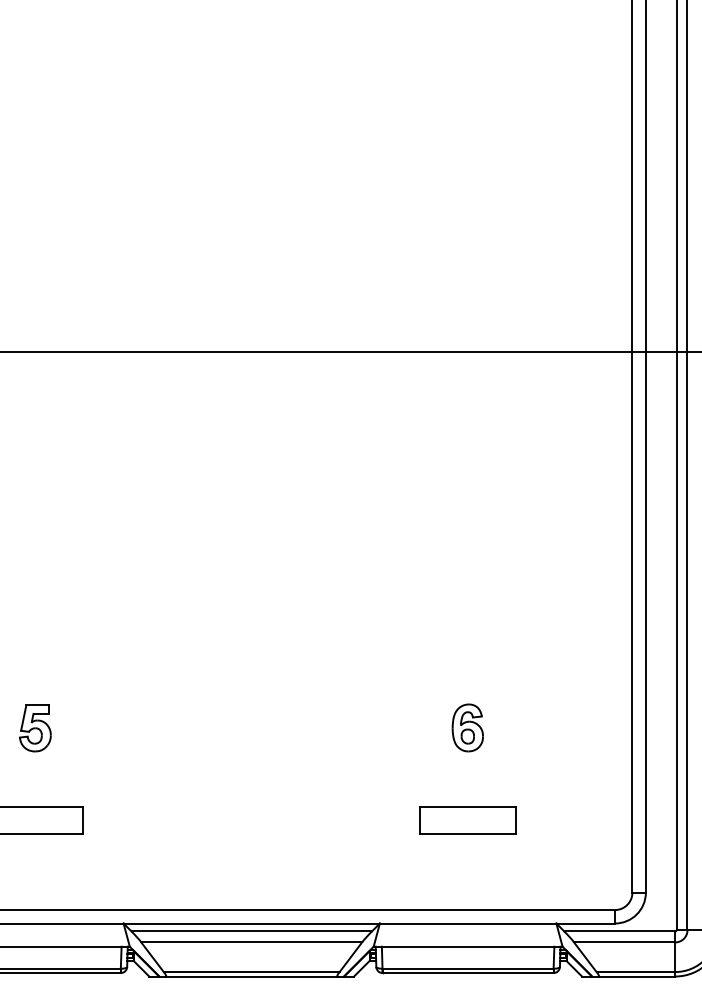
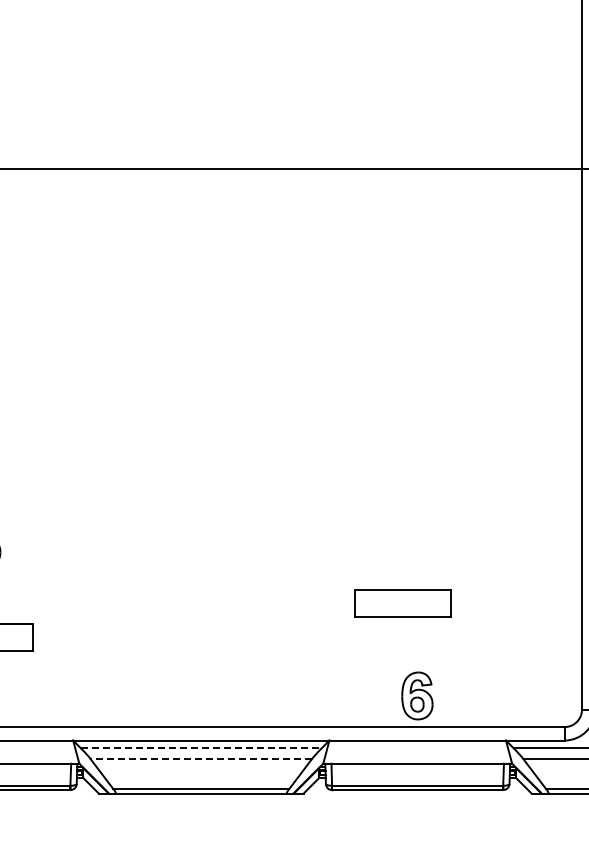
part: (467, 727) -> (417, 695), moved
part: (467, 820) -> (402, 603), moved
line: (252, 931) -> (202, 748), solid -> dashed
line: (251, 942) -> (201, 759), solid -> dashed

